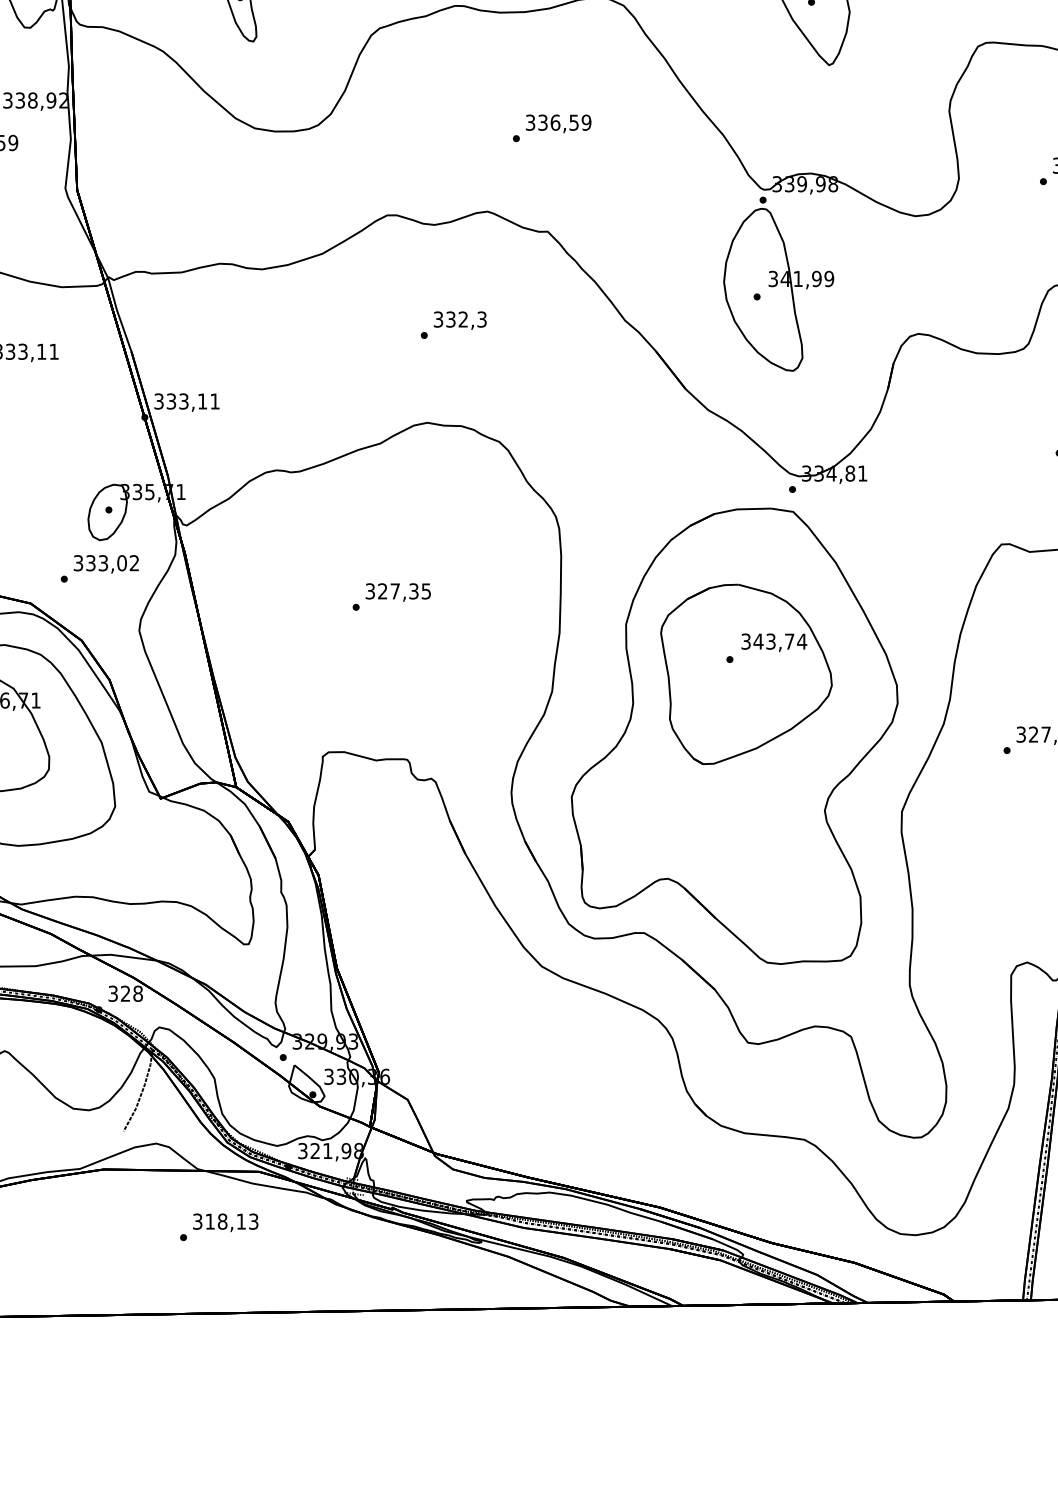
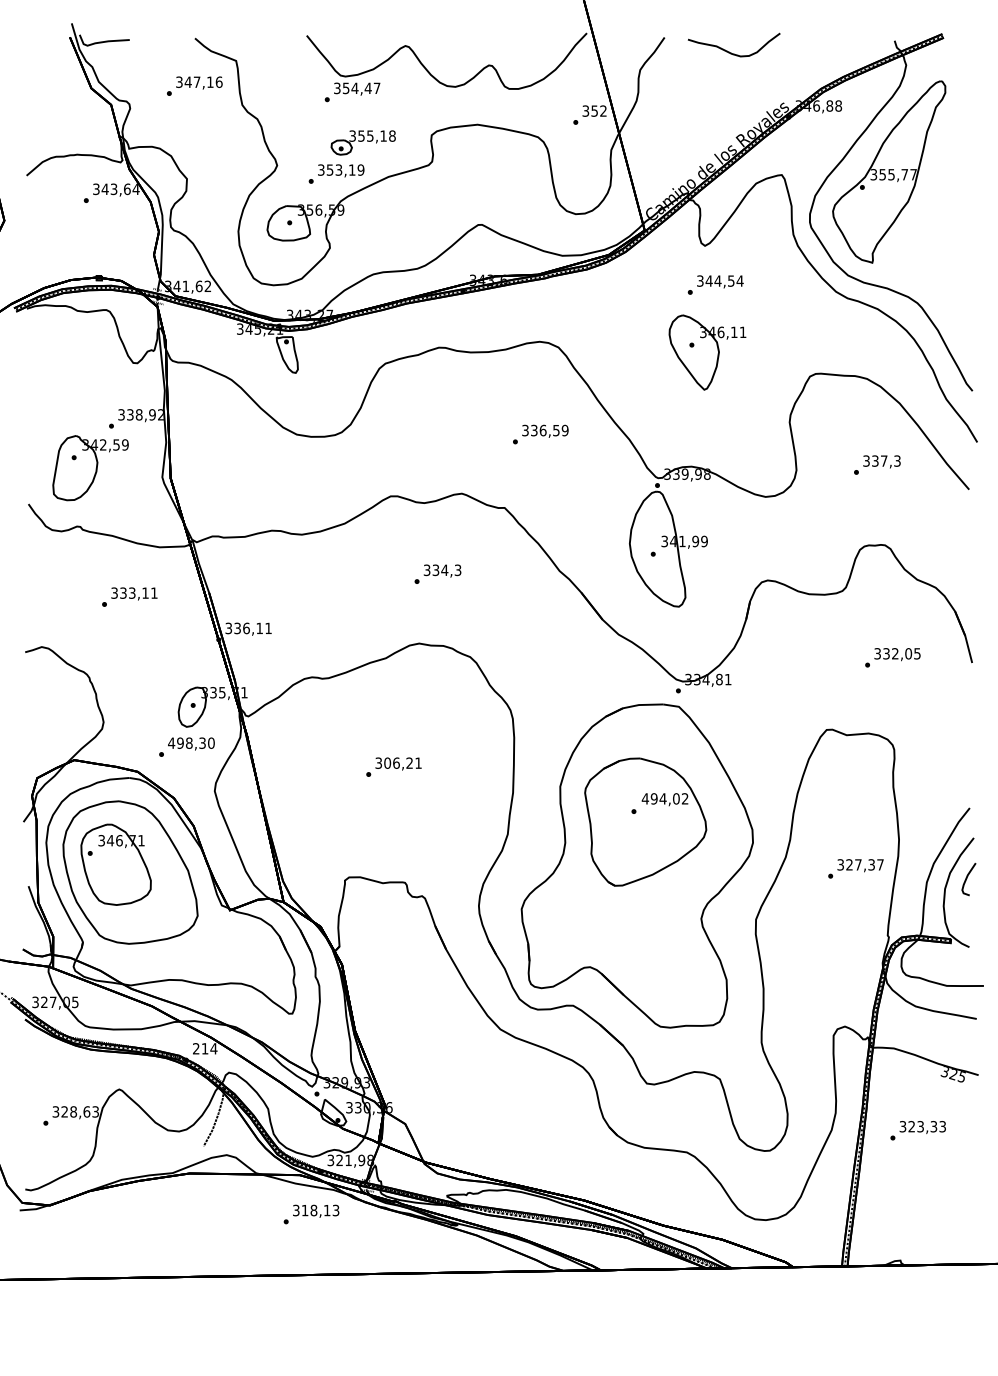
text: (551, 128) -> (540, 434), moved
text: (462, 318) -> (444, 569), 332,3 -> 334,3
text: (183, 401) -> (246, 628), 333,11 -> 336,11
text: (106, 562) -> (191, 742), 333,02 -> 498,30
text: (403, 590) -> (402, 762), 327,35 -> 306,21
text: (772, 641) -> (664, 798), 343,74 -> 494,02
text: (126, 993) -> (205, 1048), 328 -> 214
text: (219, 1227) -> (311, 1214), moved

